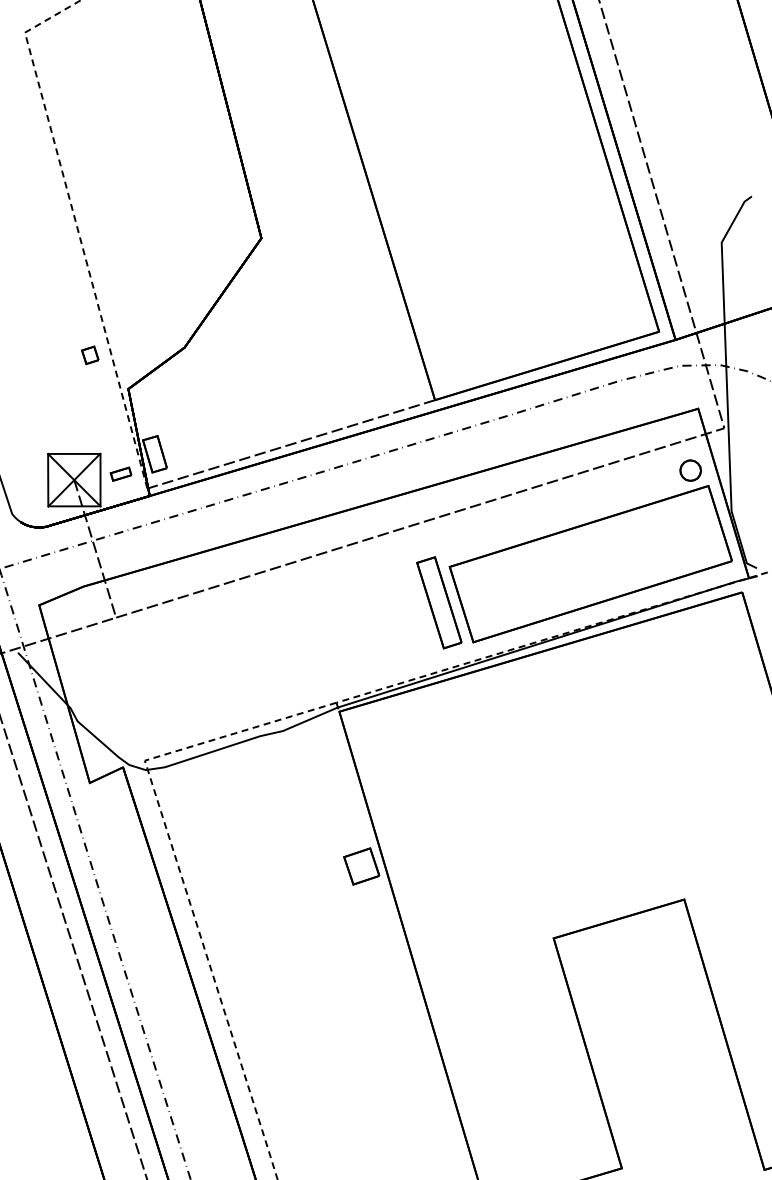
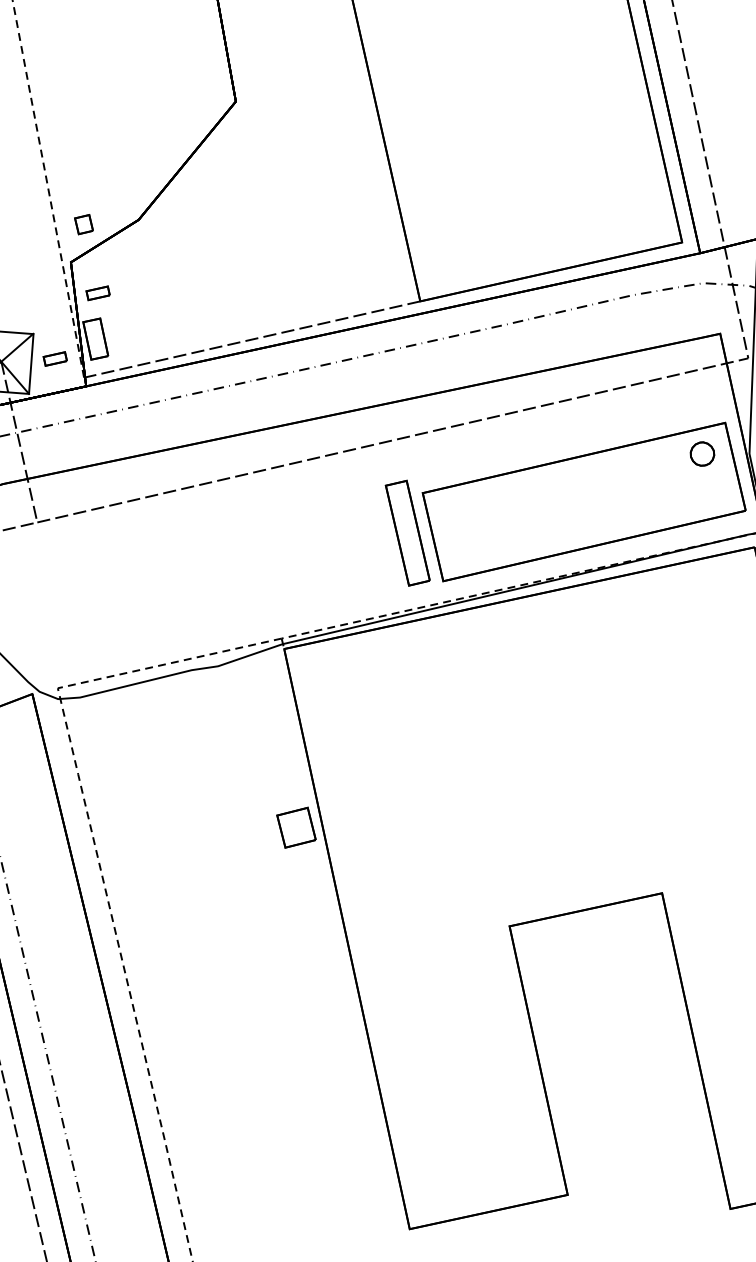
part: (90, 354) -> (84, 223), moved
part: (153, 413) -> (97, 292), added
part: (690, 470) -> (702, 453), moved

